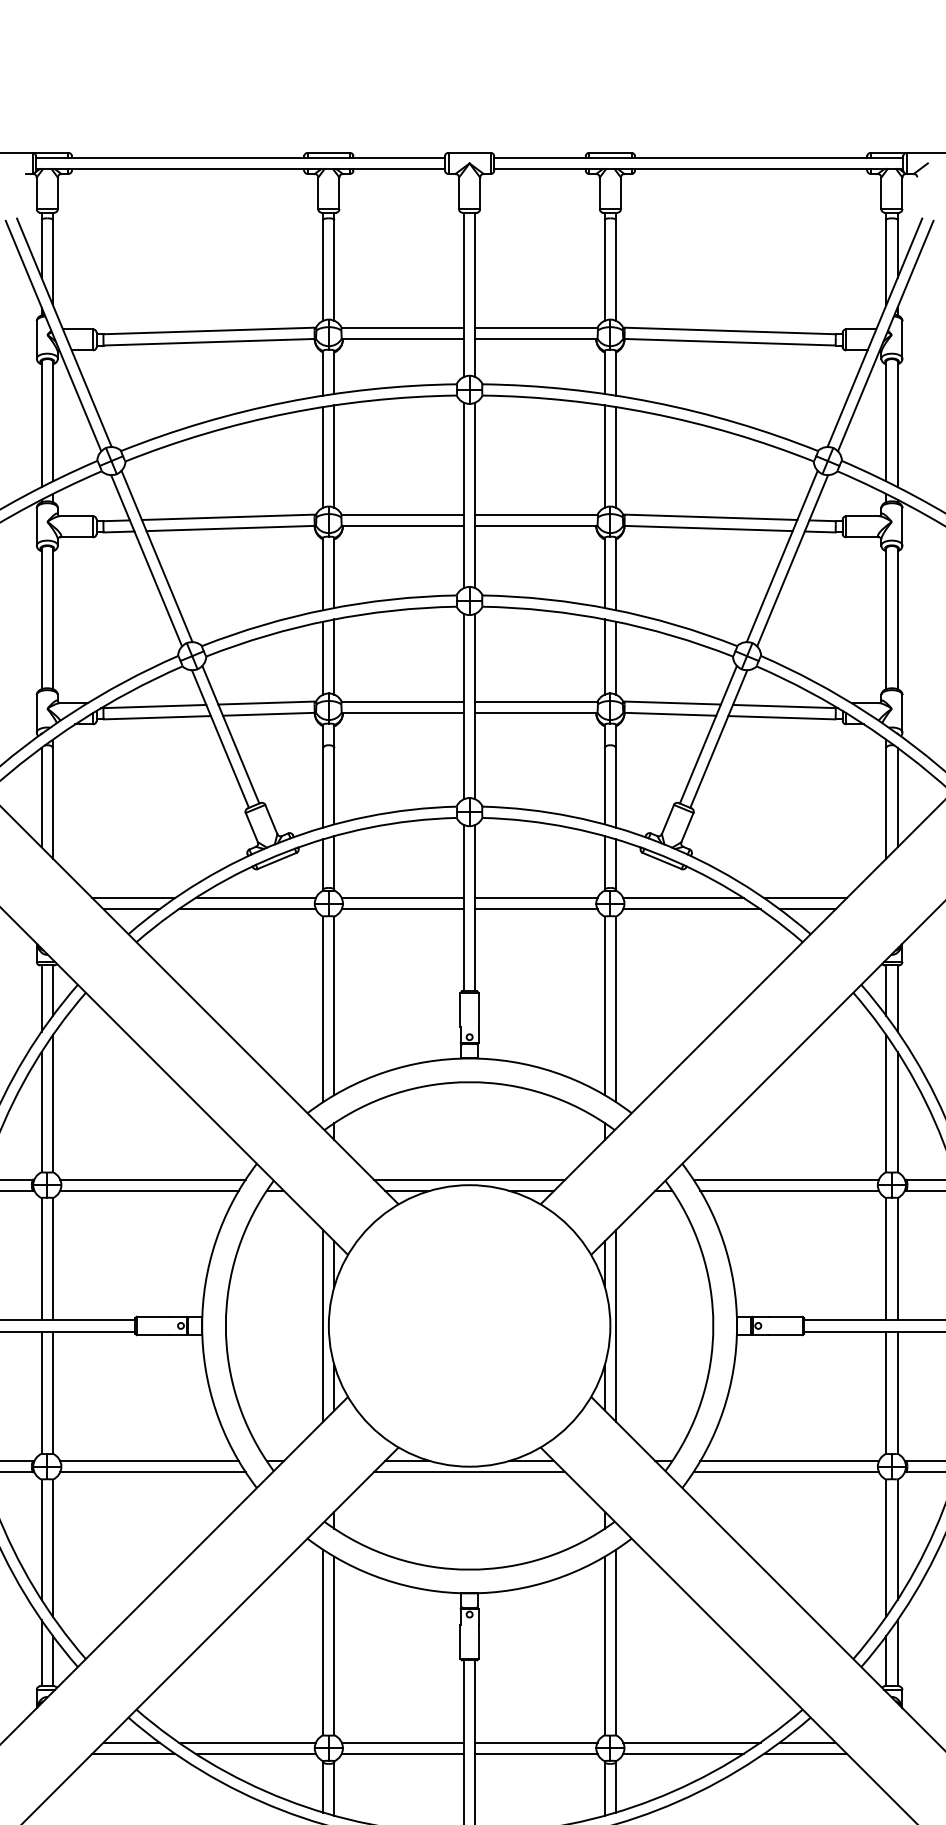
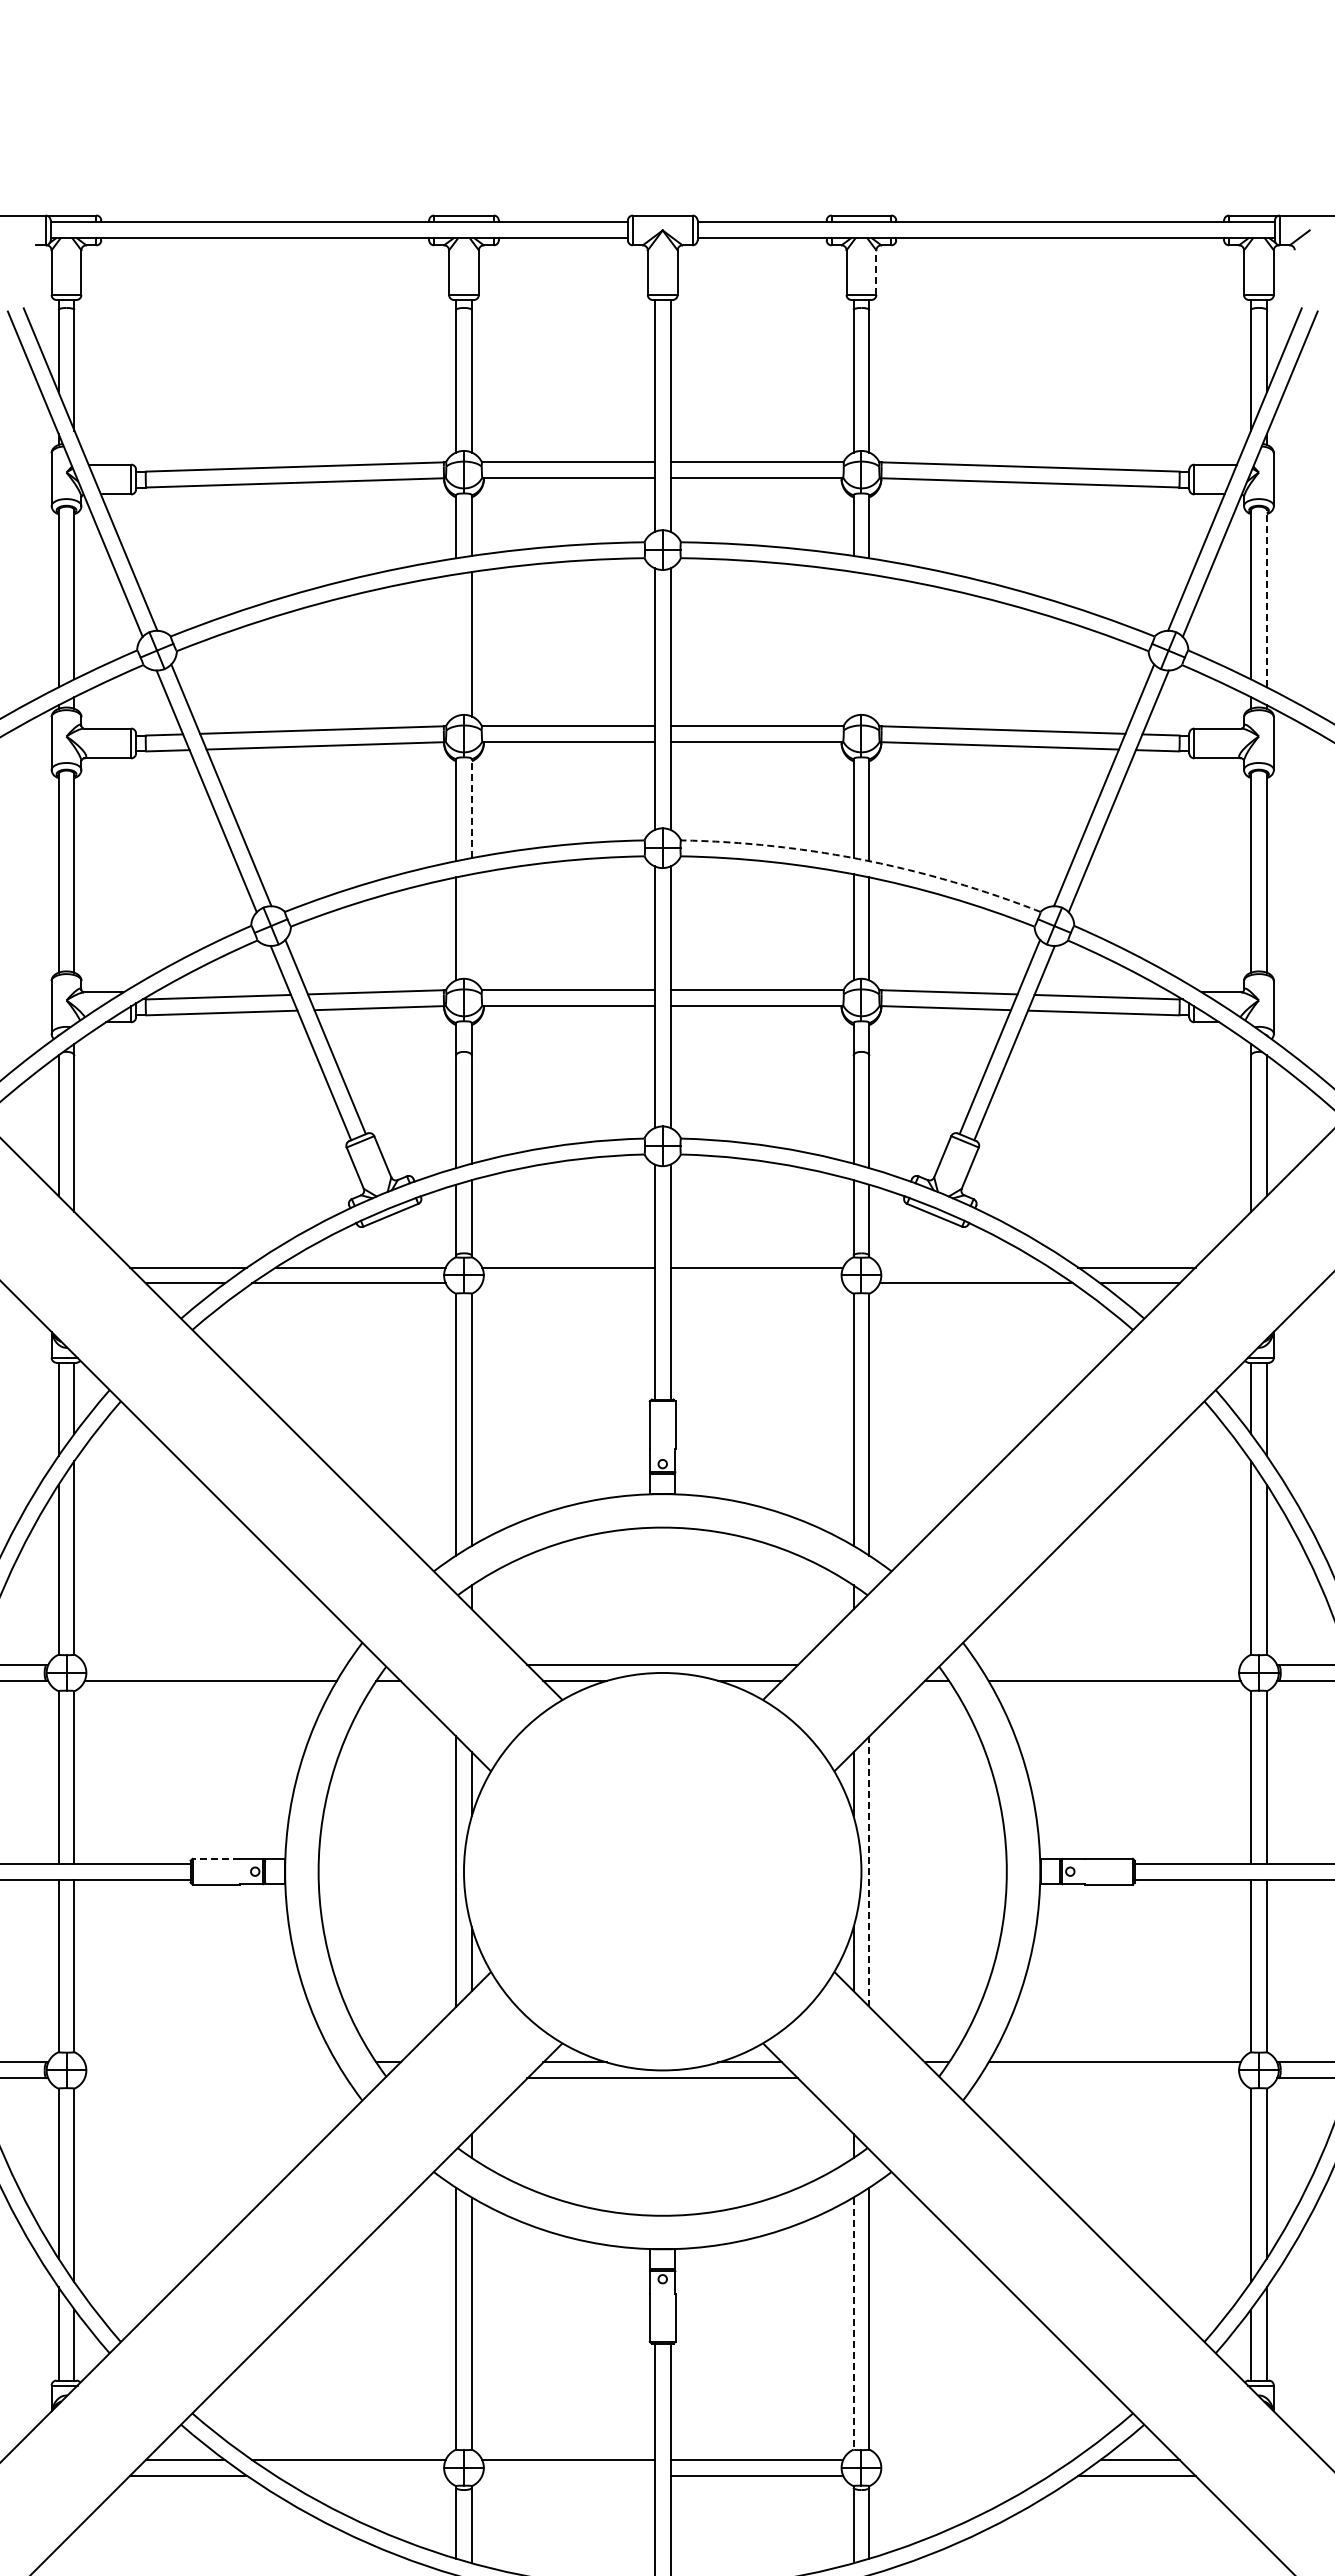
line: (621, 193) -> (876, 272), solid -> dashed
line: (897, 424) -> (1266, 598), solid -> dashed
line: (604, 456) -> (853, 643), removed
line: (323, 457) -> (456, 645), removed
line: (616, 457) -> (869, 645), removed
line: (334, 572) -> (471, 808), solid -> dashed
arc: (611, 609) -> (863, 860), solid -> dashed
line: (334, 657) -> (471, 927), removed
line: (683, 897) -> (964, 1267), removed
line: (402, 909) -> (568, 1283), removed
line: (536, 909) -> (756, 1283), removed
line: (152, 1179) -> (215, 1665), removed
line: (786, 1179) -> (1109, 1665), removed
line: (153, 1316) -> (216, 1858), solid -> dashed
line: (616, 1325) -> (869, 1871), solid -> dashed
line: (149, 1461) -> (210, 2062), removed
line: (152, 1472) -> (215, 2078), removed
line: (786, 1472) -> (1109, 2078), removed
line: (604, 1646) -> (853, 2324), solid -> dashed
line: (691, 1742) -> (976, 2459), removed
line: (255, 1753) -> (360, 2475), removed
line: (402, 1753) -> (568, 2475), removed
line: (683, 1753) -> (964, 2475), removed

